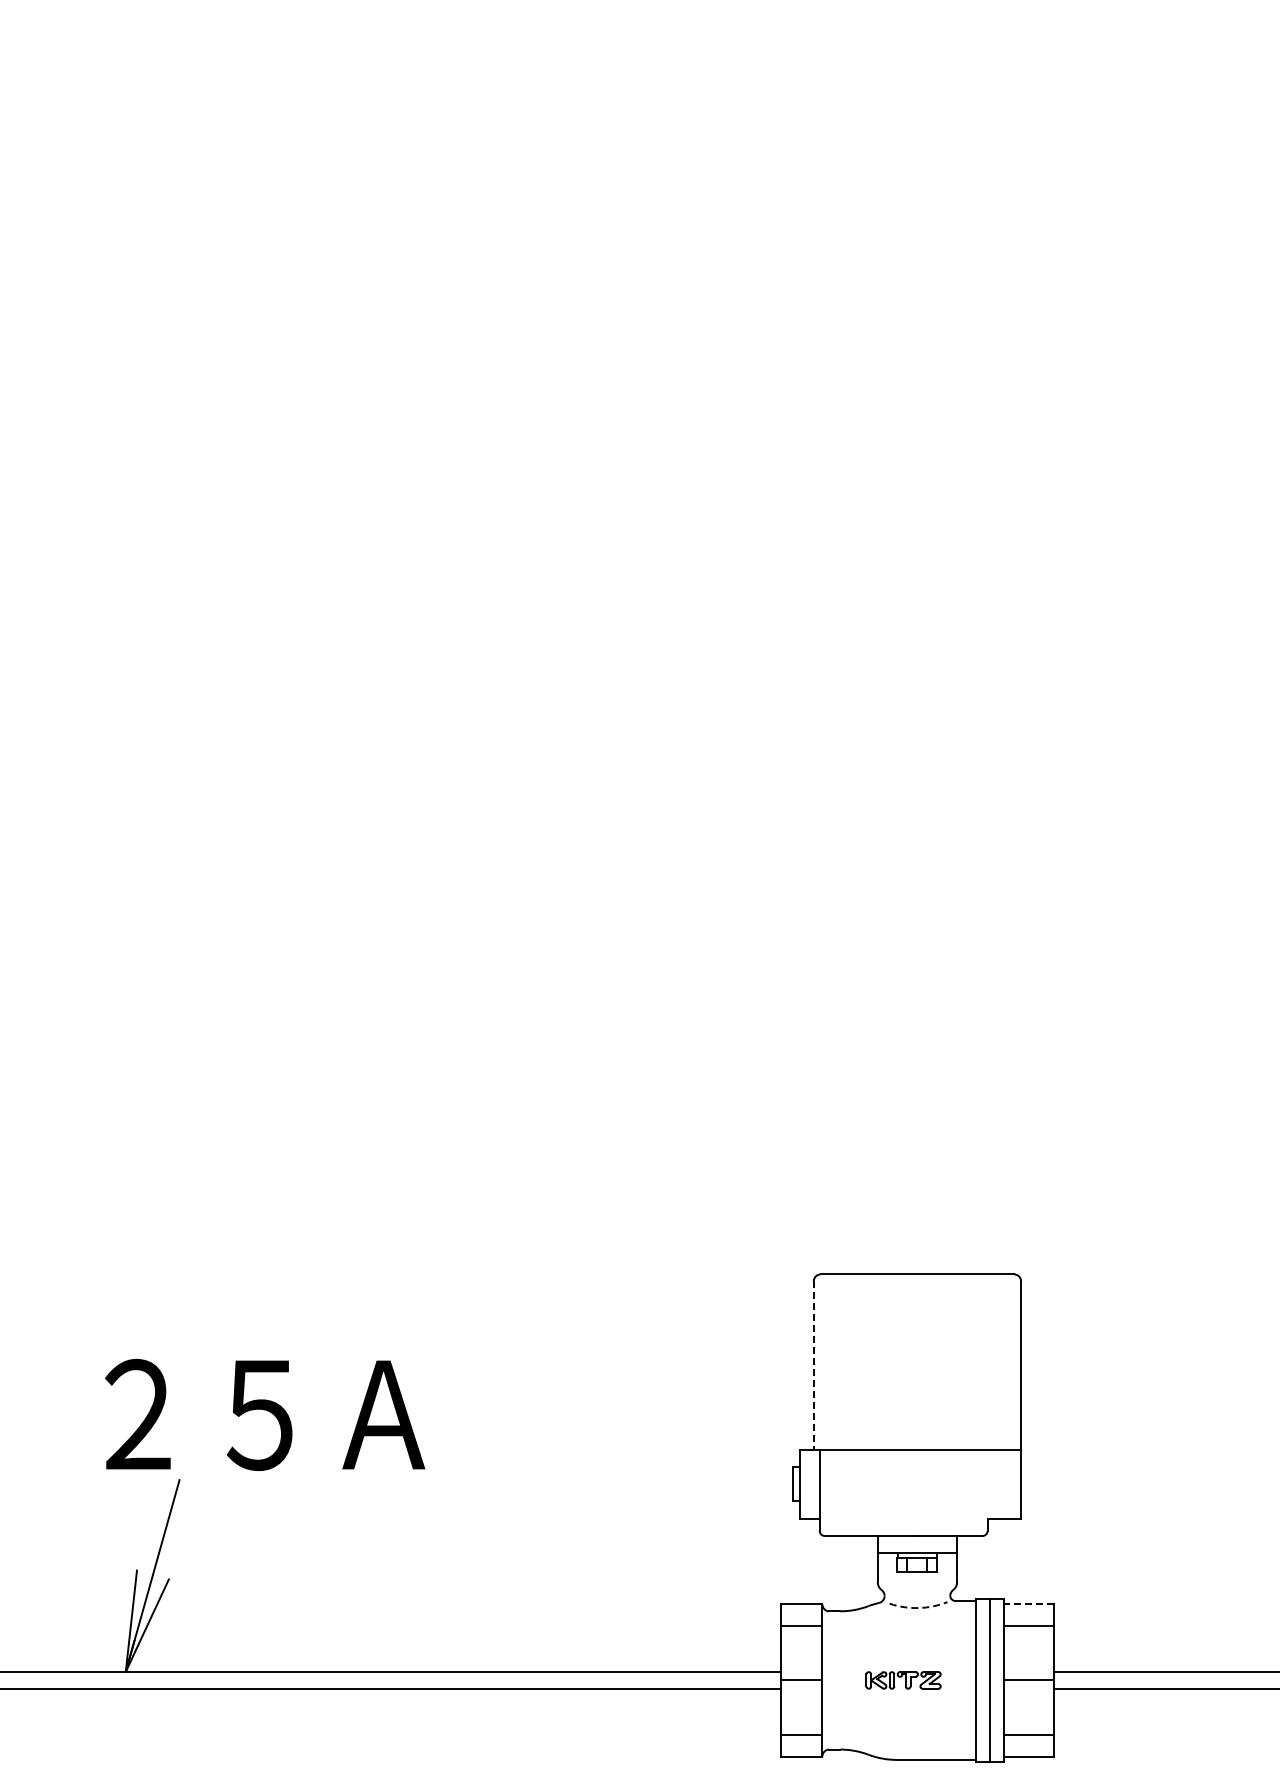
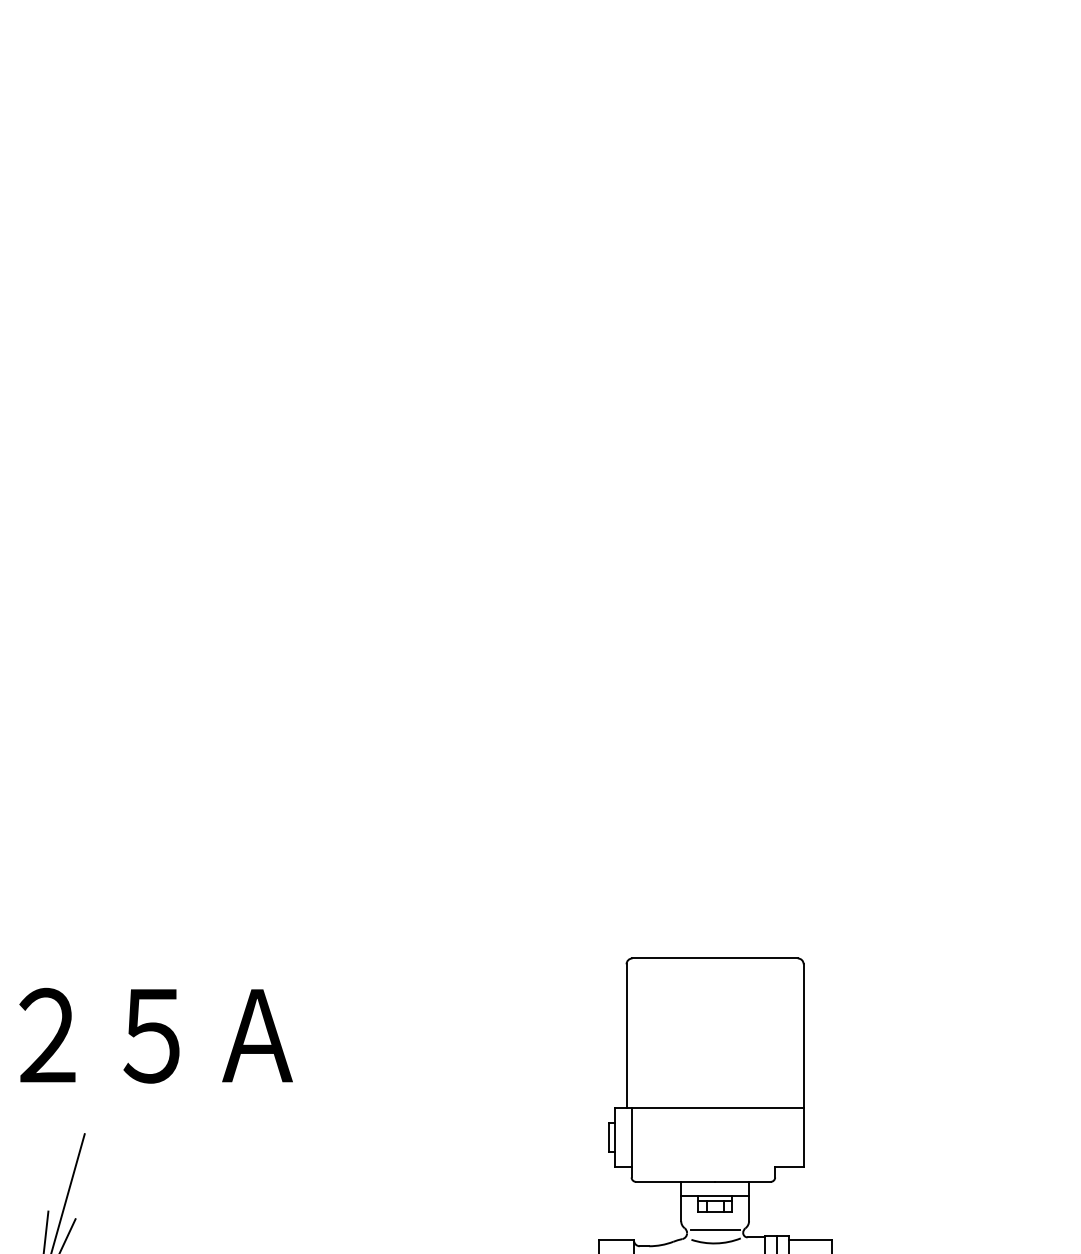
line: (813, 1365) -> (626, 1036), dashed -> solid
text: (265, 1414) -> (156, 1035), moved
line: (917, 1591) -> (715, 1229), added
line: (1028, 1603) -> (810, 1239), dashed -> solid
arc: (918, 1608) -> (716, 1243), dashed -> solid

